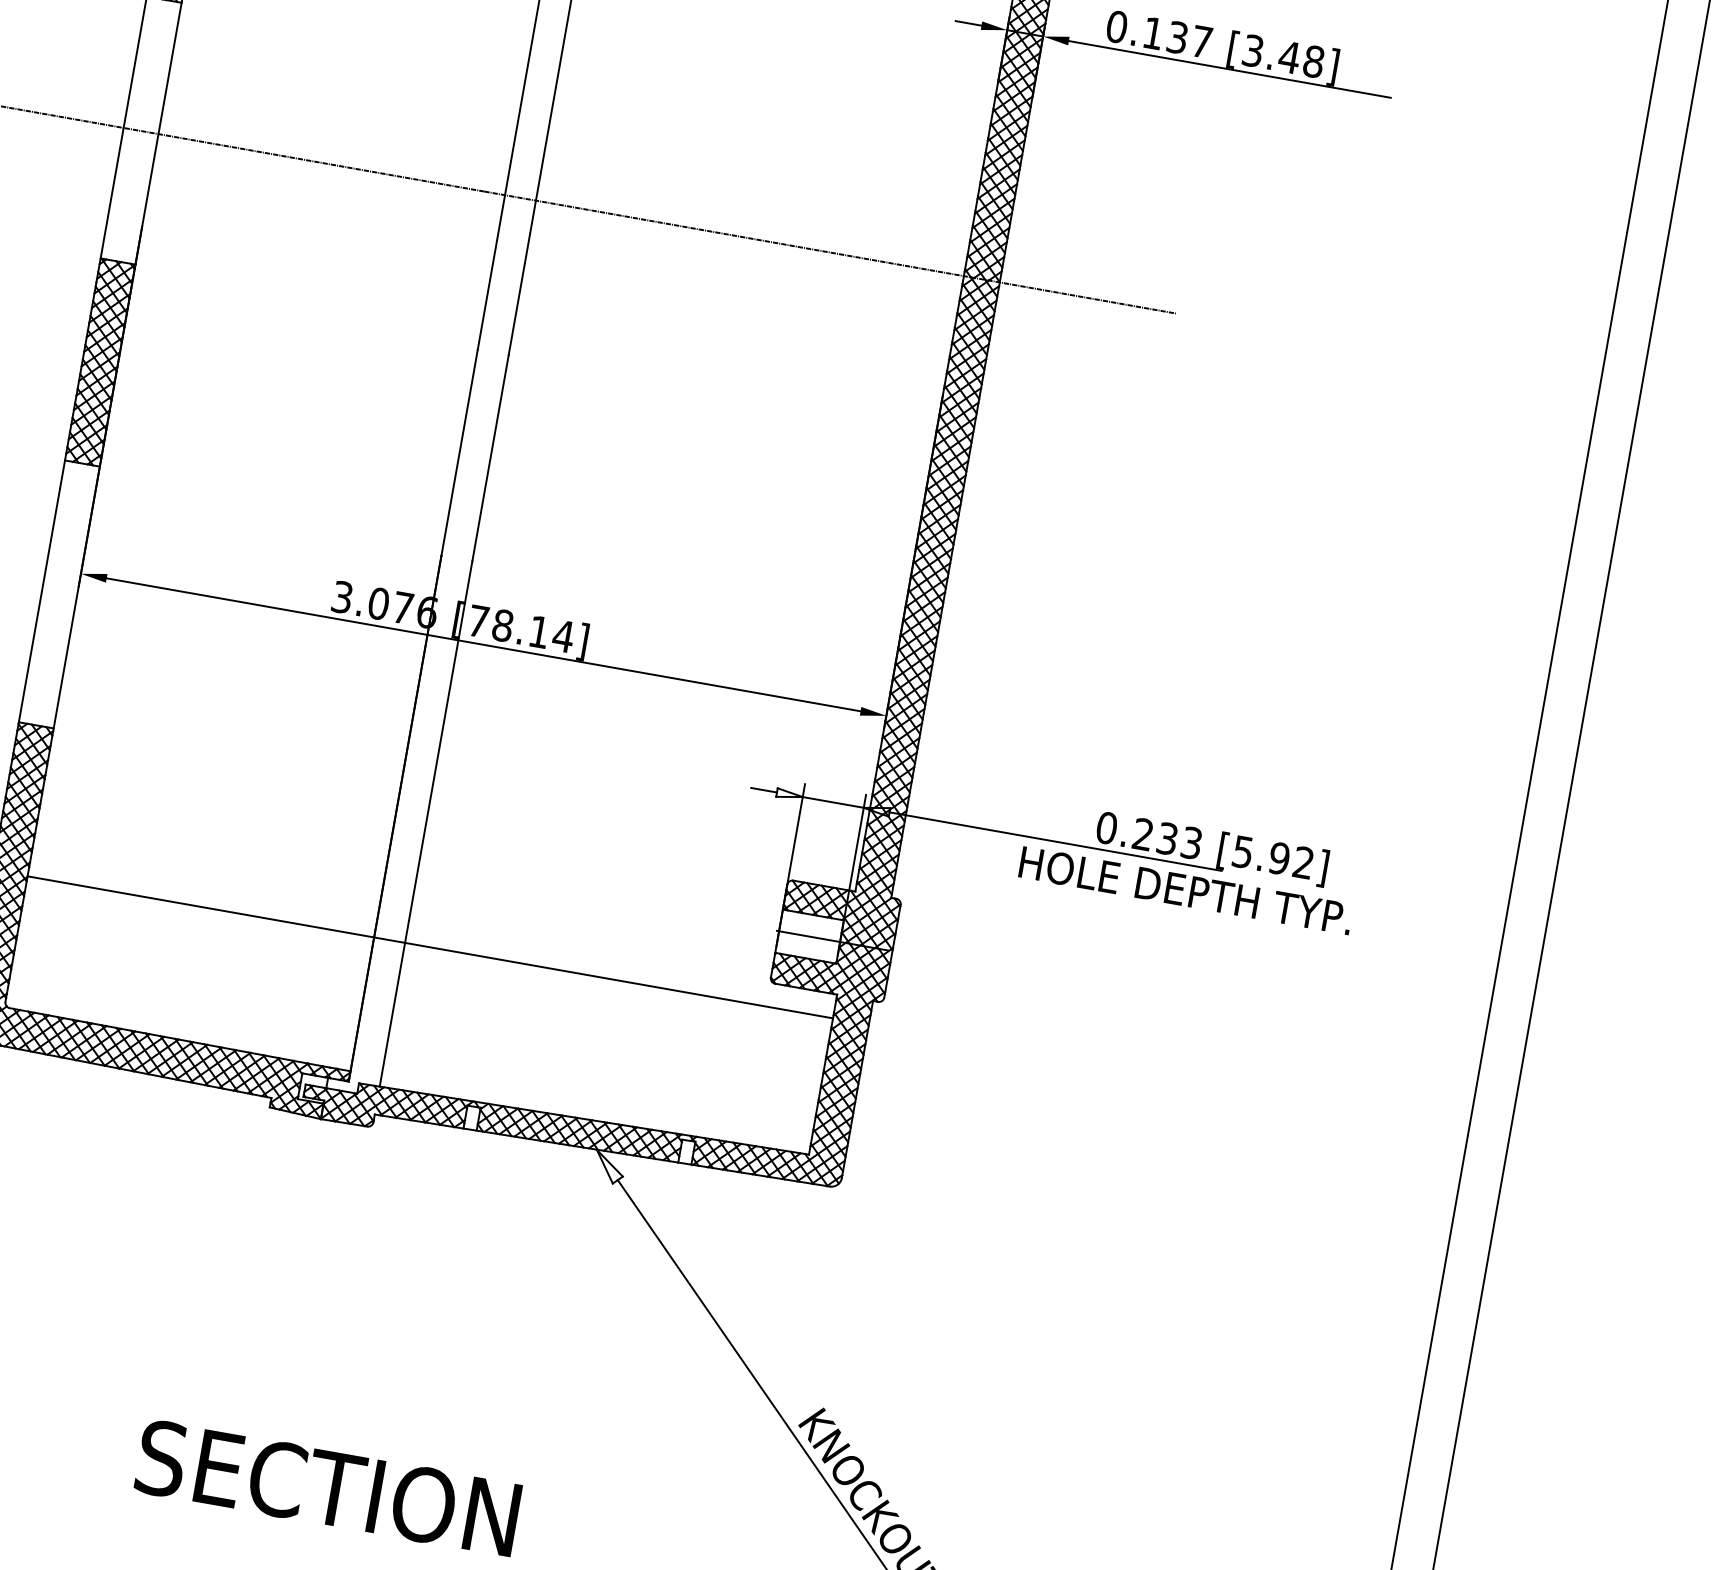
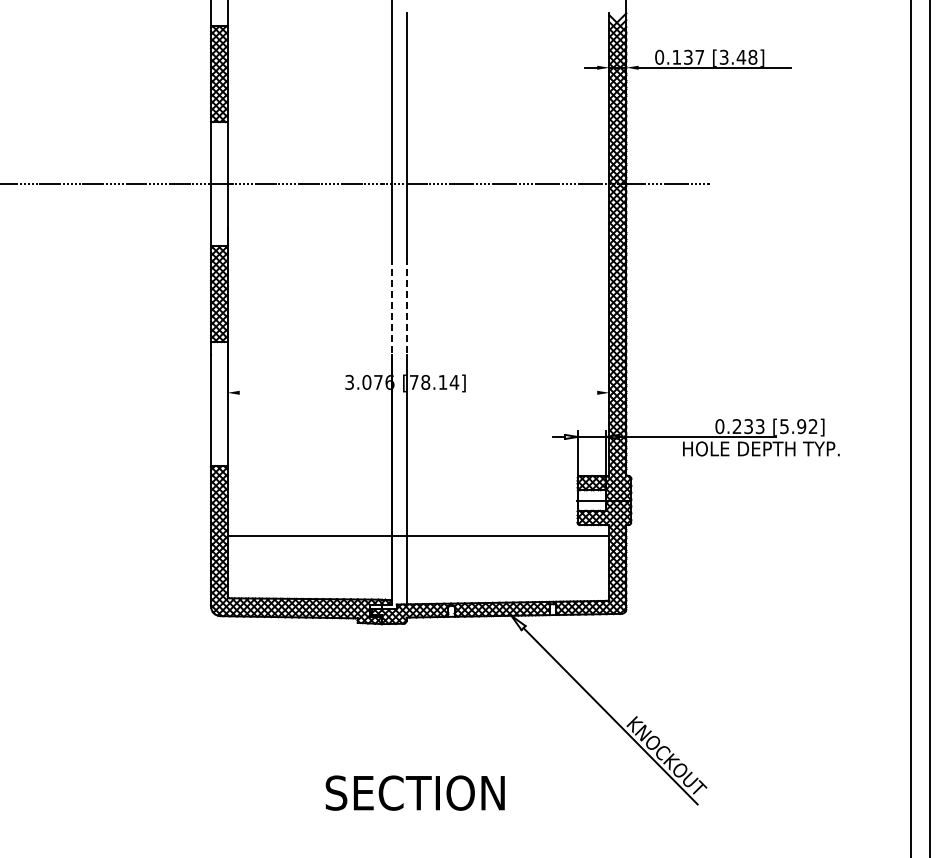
line: (458, 452) -> (391, 306), solid -> dashed
line: (490, 458) -> (406, 306), solid -> dashed
line: (483, 644) -> (418, 392), removed

